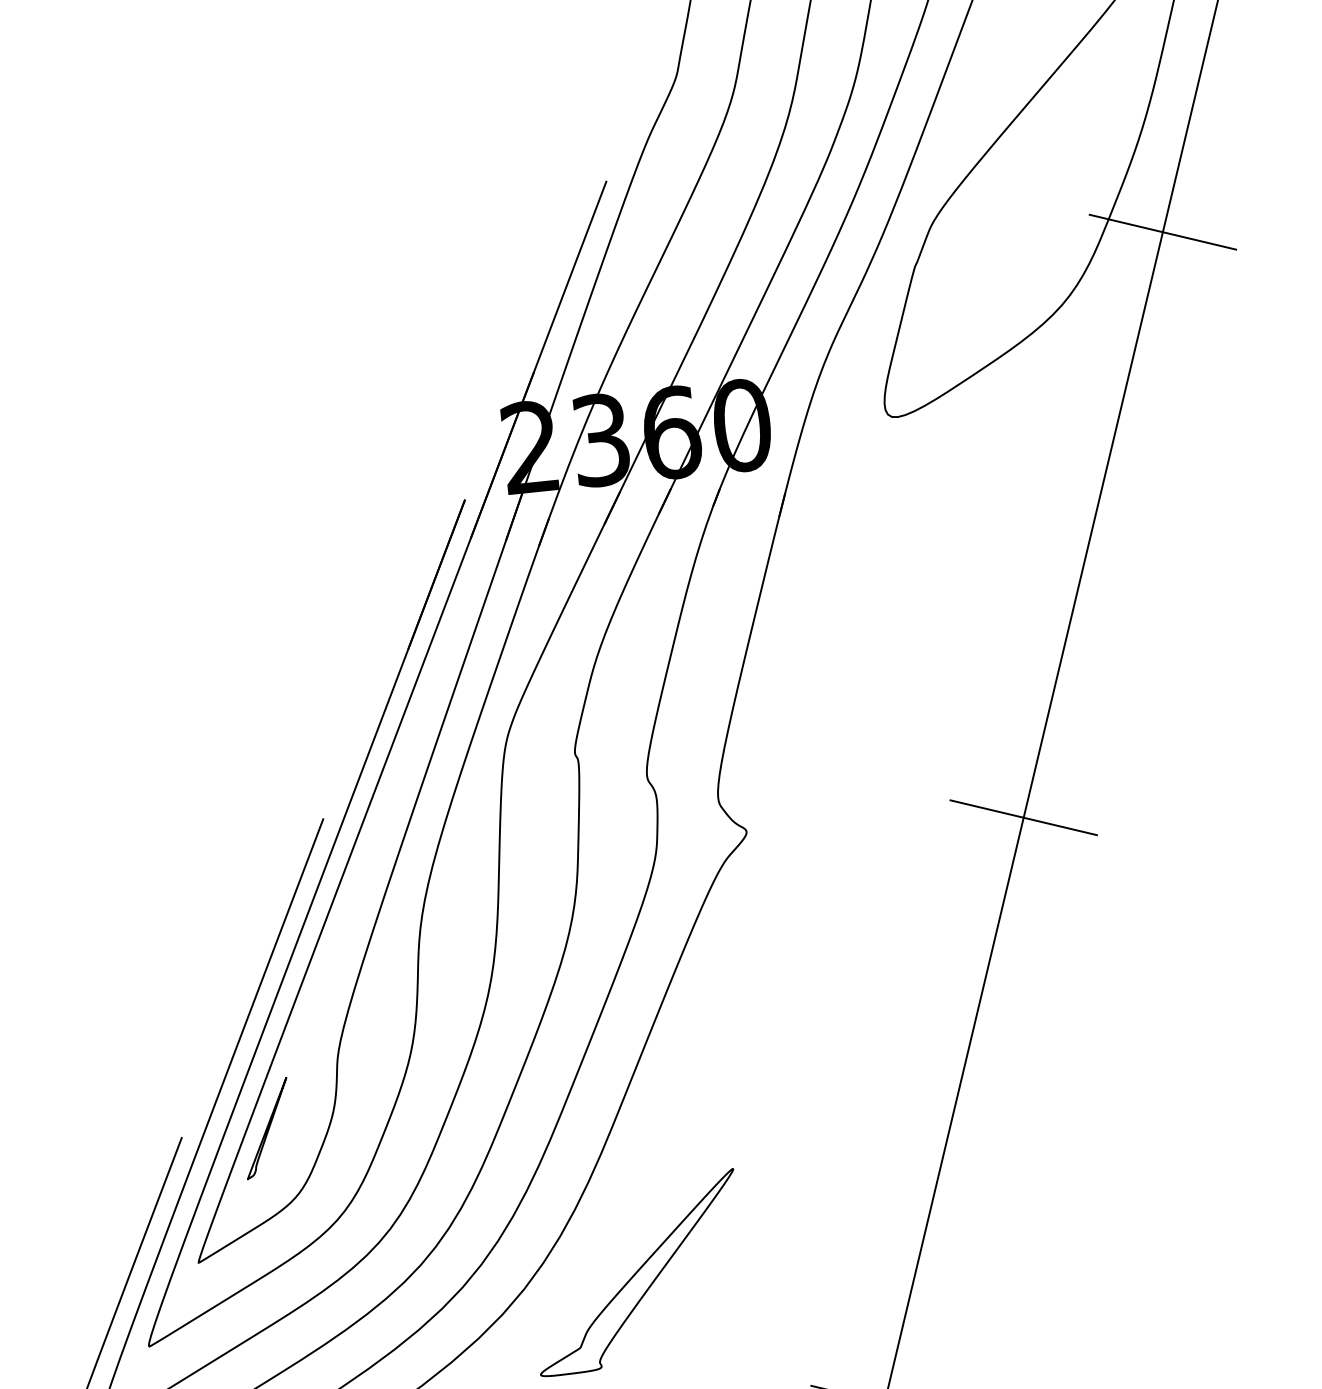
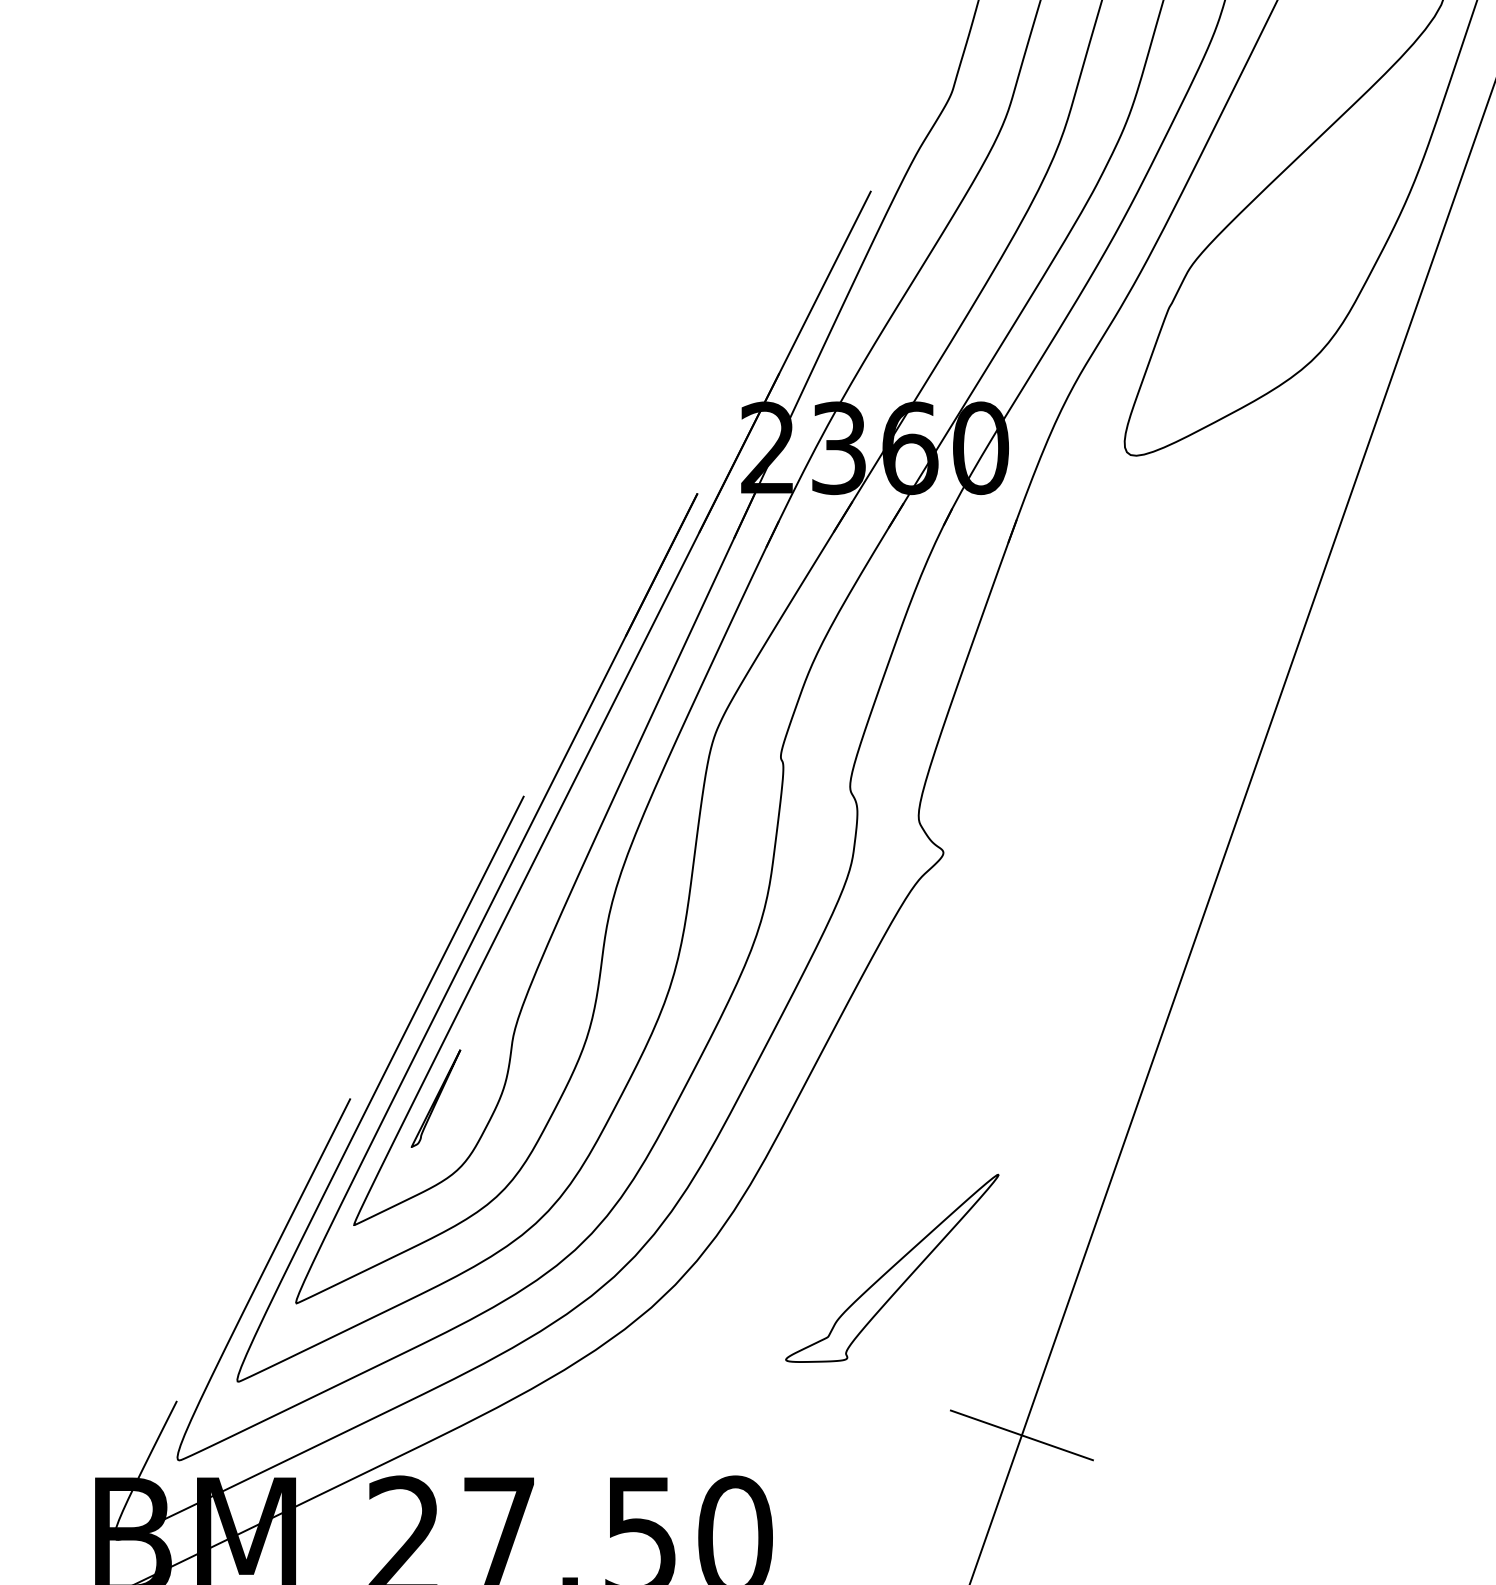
line: (1163, 232) -> (1419, 299), removed
line: (1023, 817) -> (1220, 867), removed
part: (637, 1272) -> (892, 1267), moved

